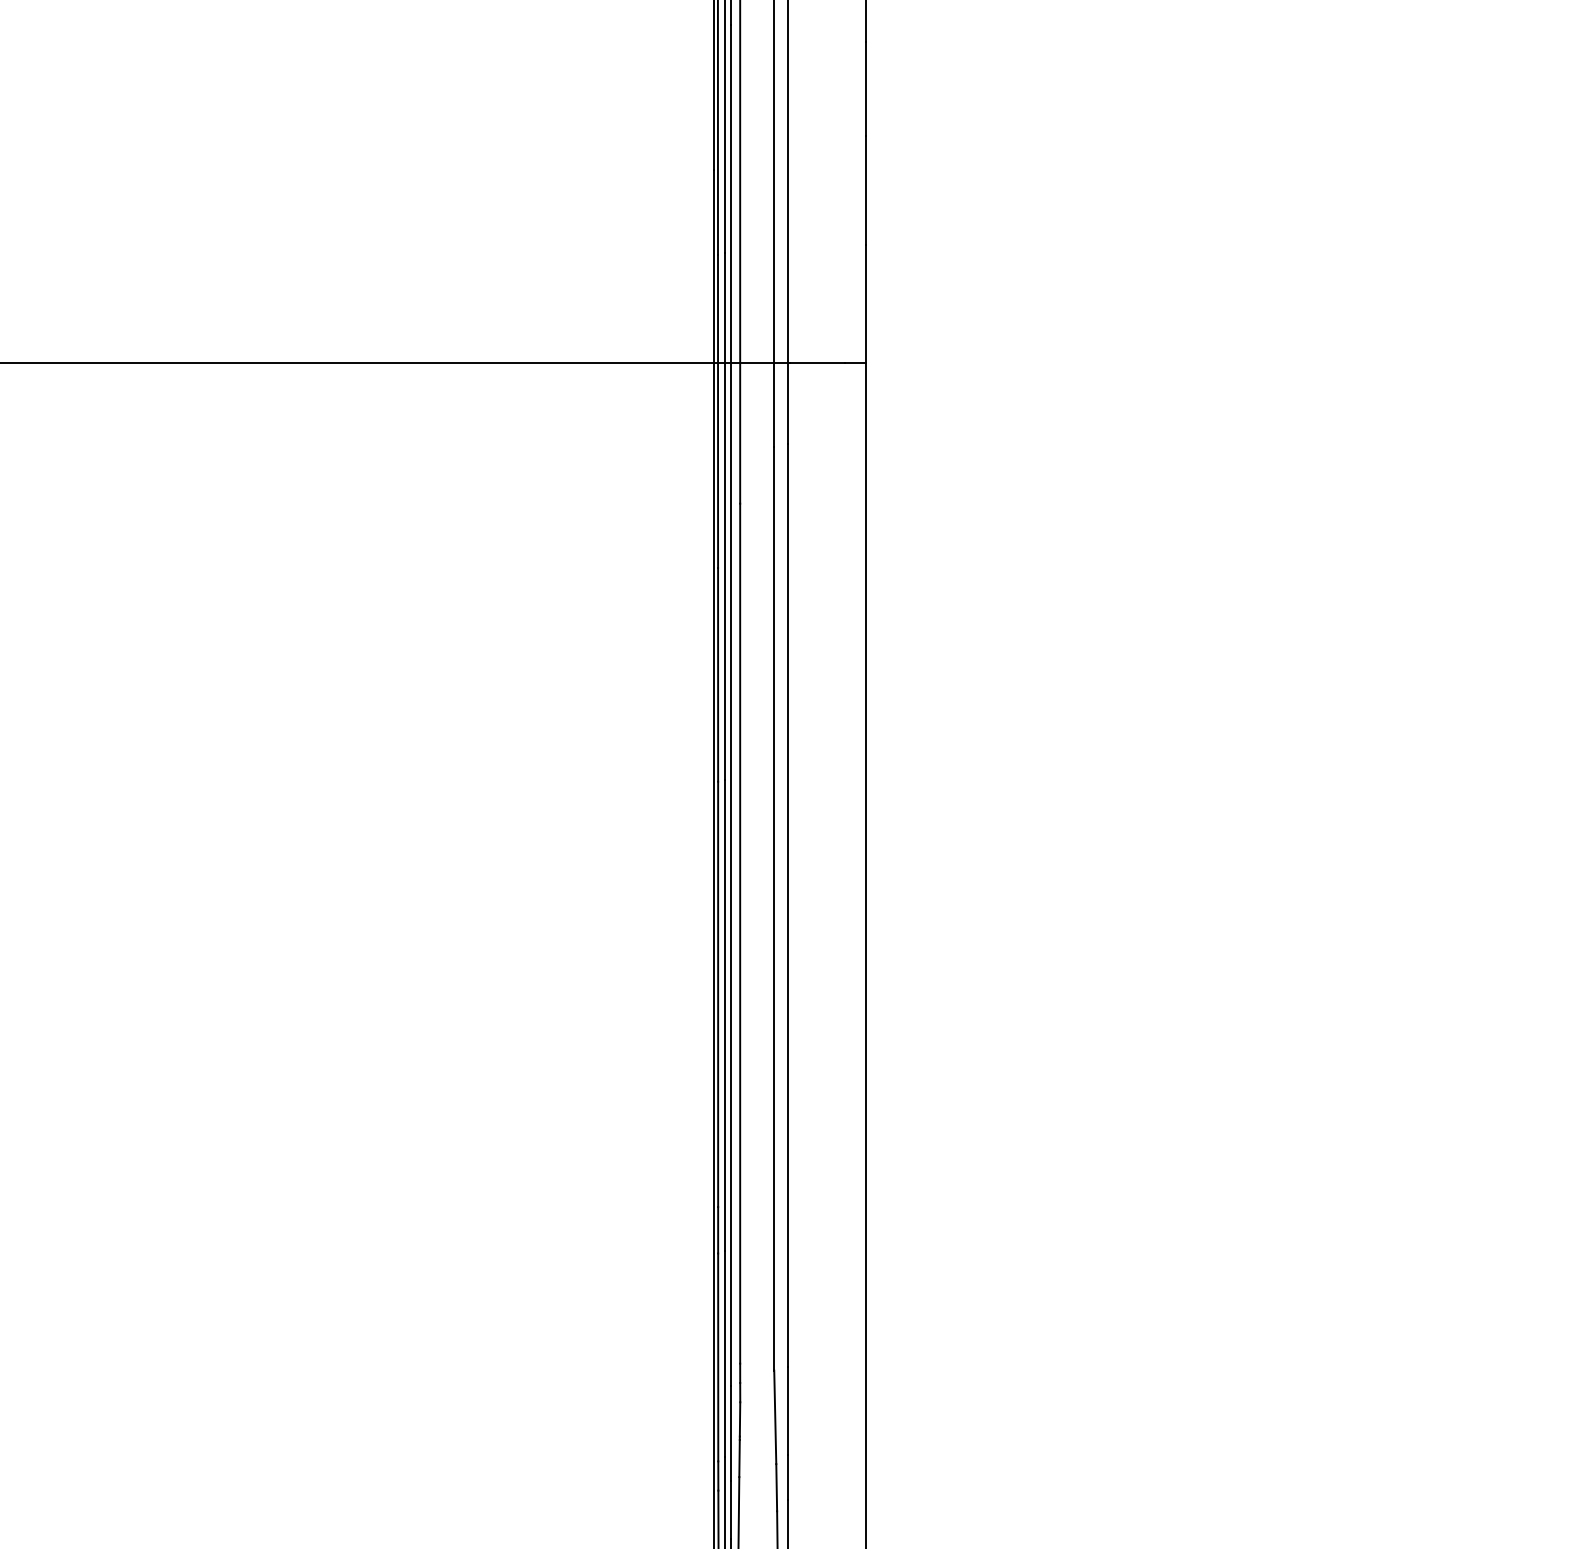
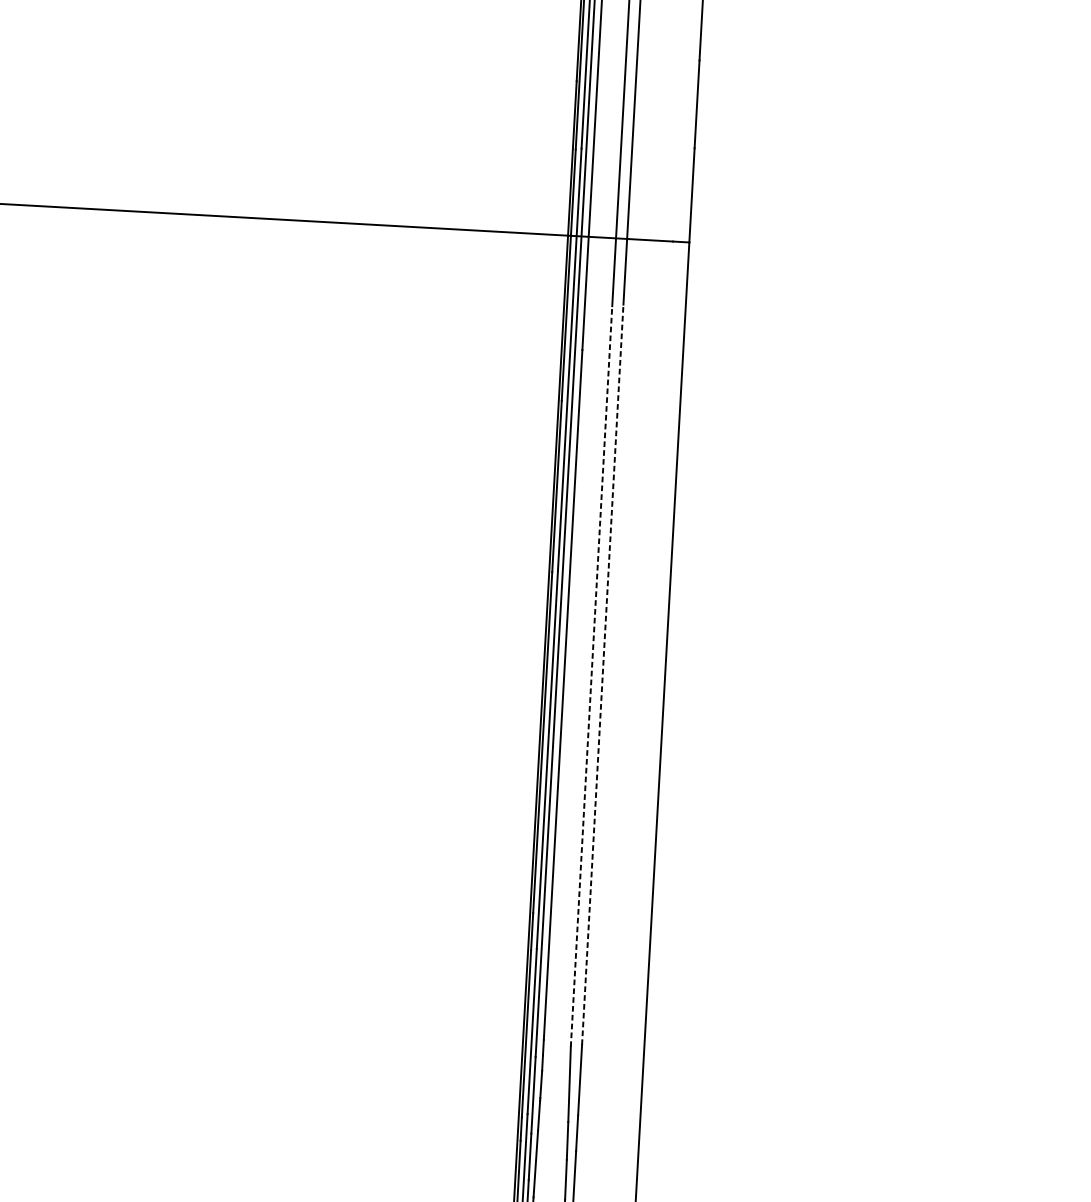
line: (788, 905) -> (603, 674), solid -> dashed
line: (774, 908) -> (591, 676), solid -> dashed

